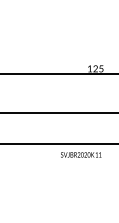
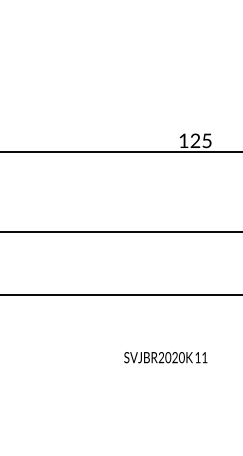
text: (81, 154) -> (166, 356), moved

